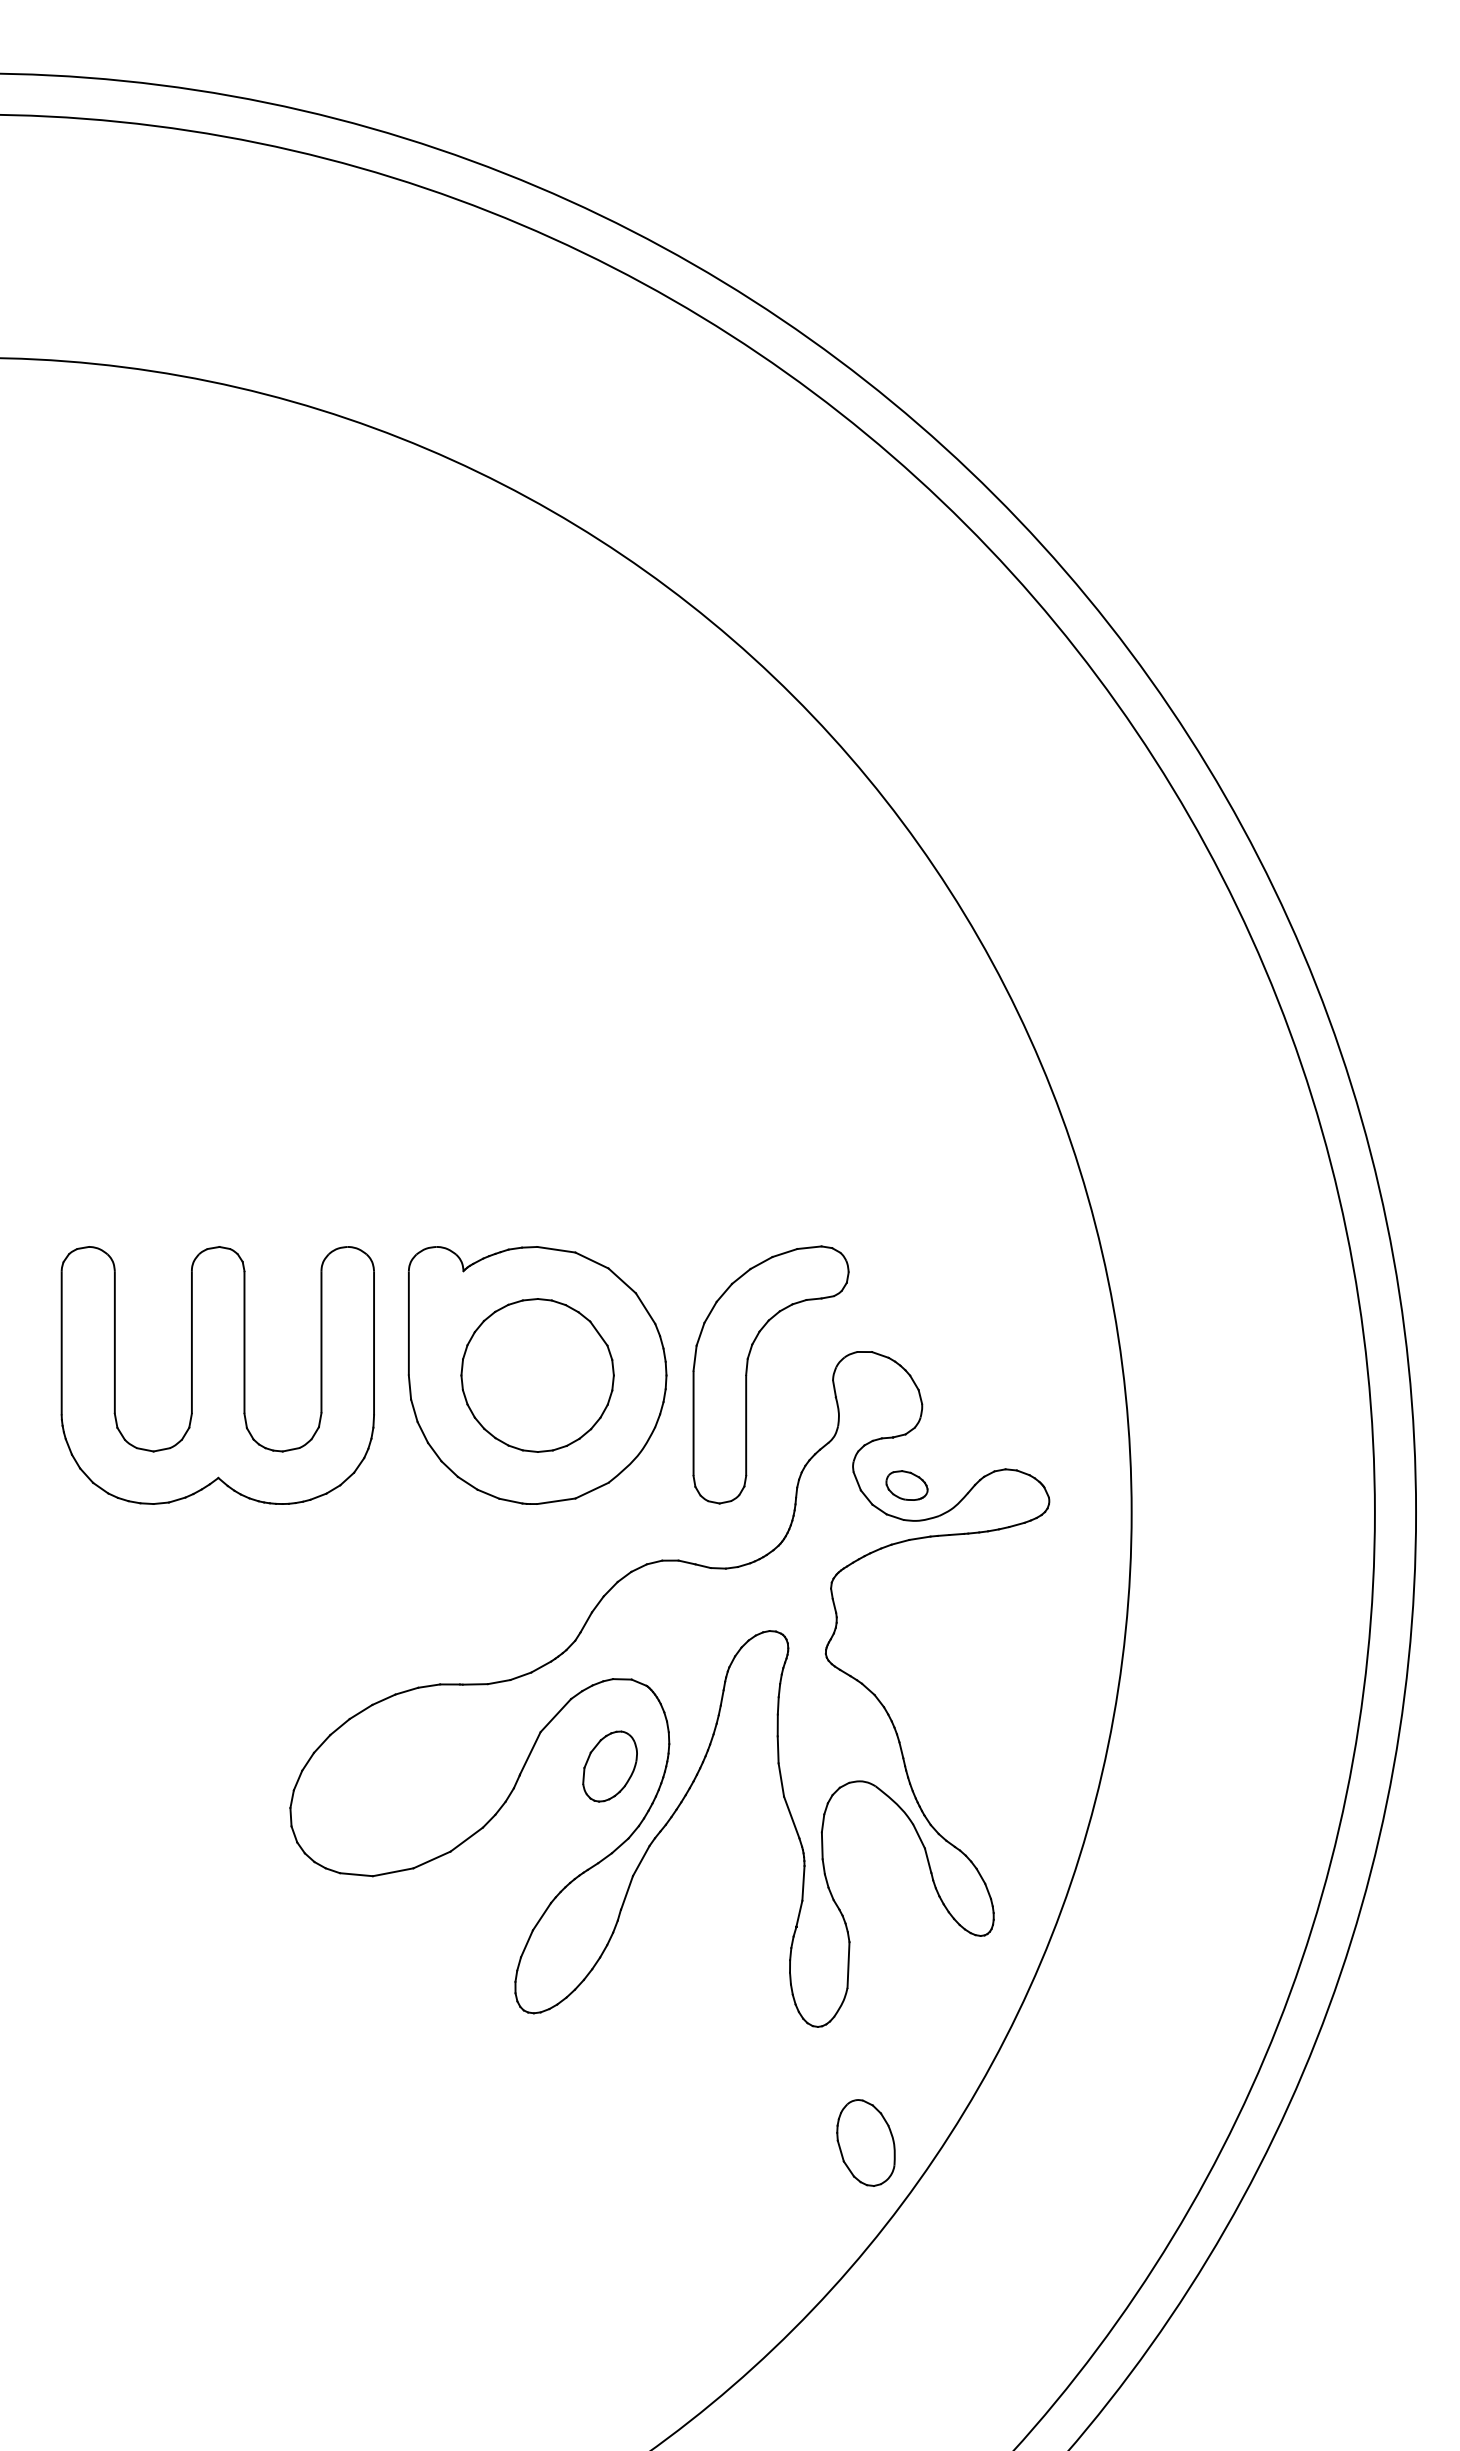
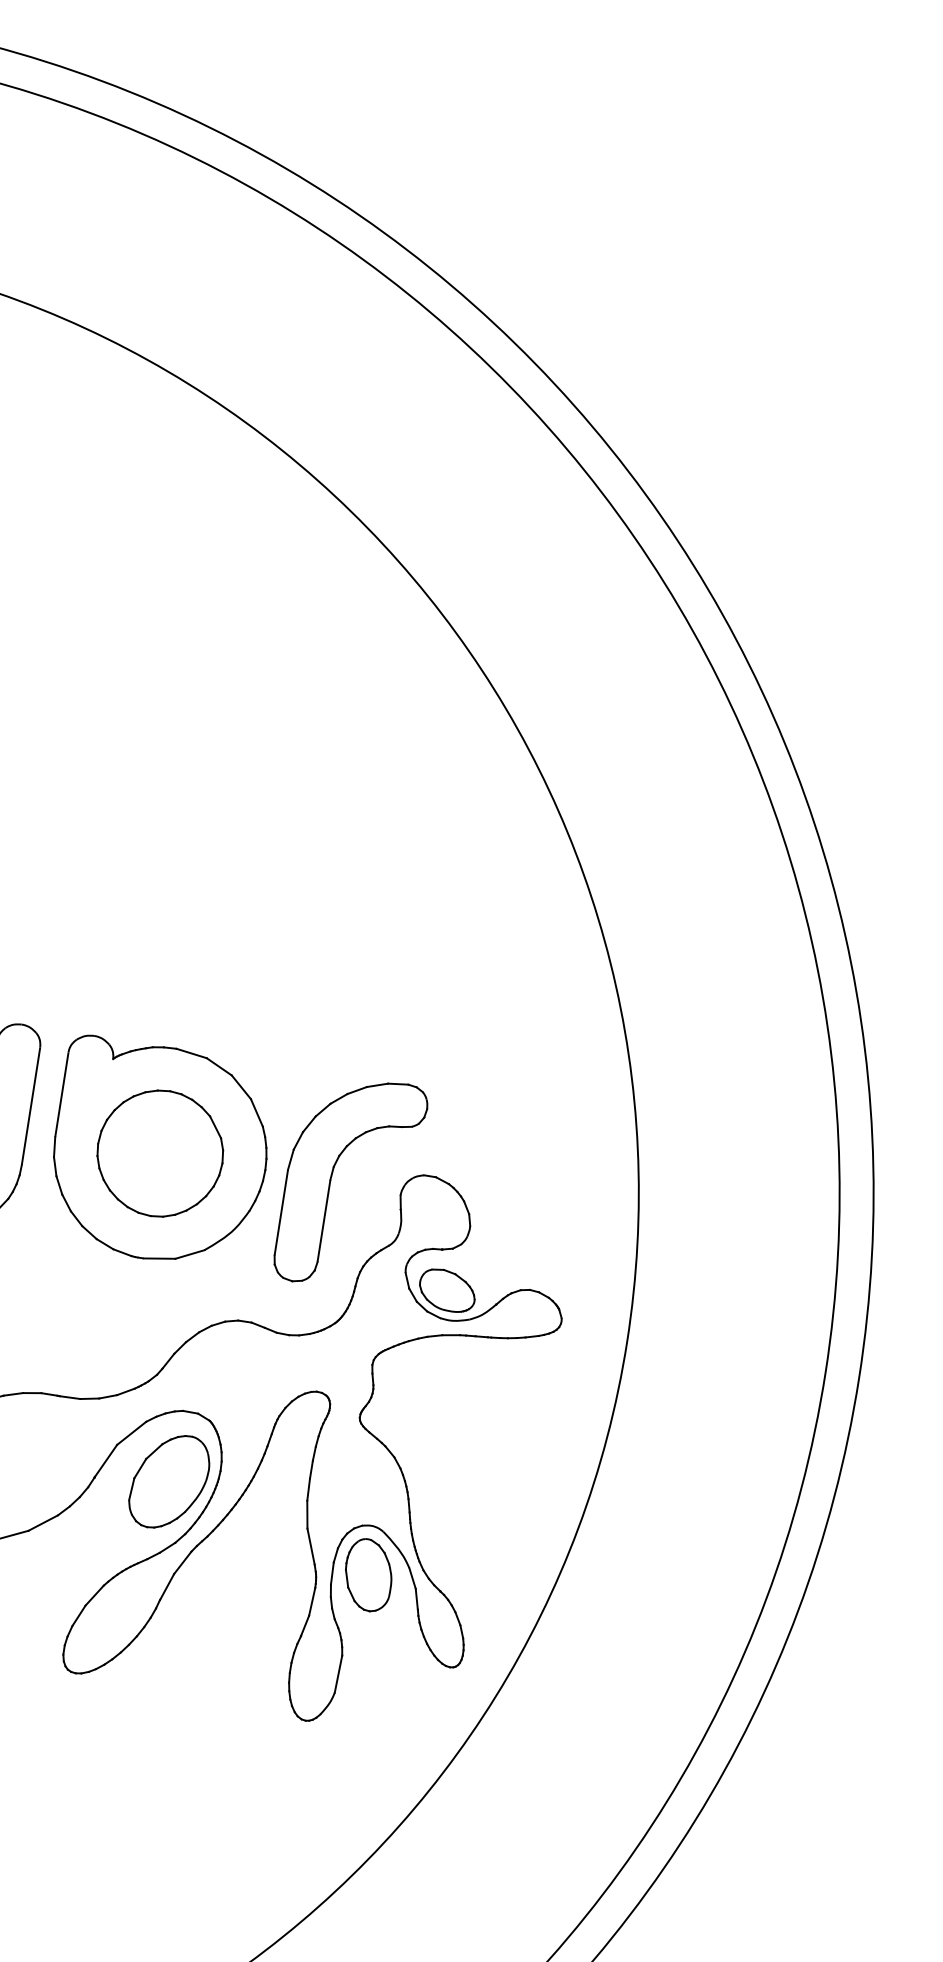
part: (906, 1485) -> (447, 1290), size x1.67
part: (609, 1766) -> (168, 1481), size x1.67
part: (865, 2142) -> (368, 1574), moved

